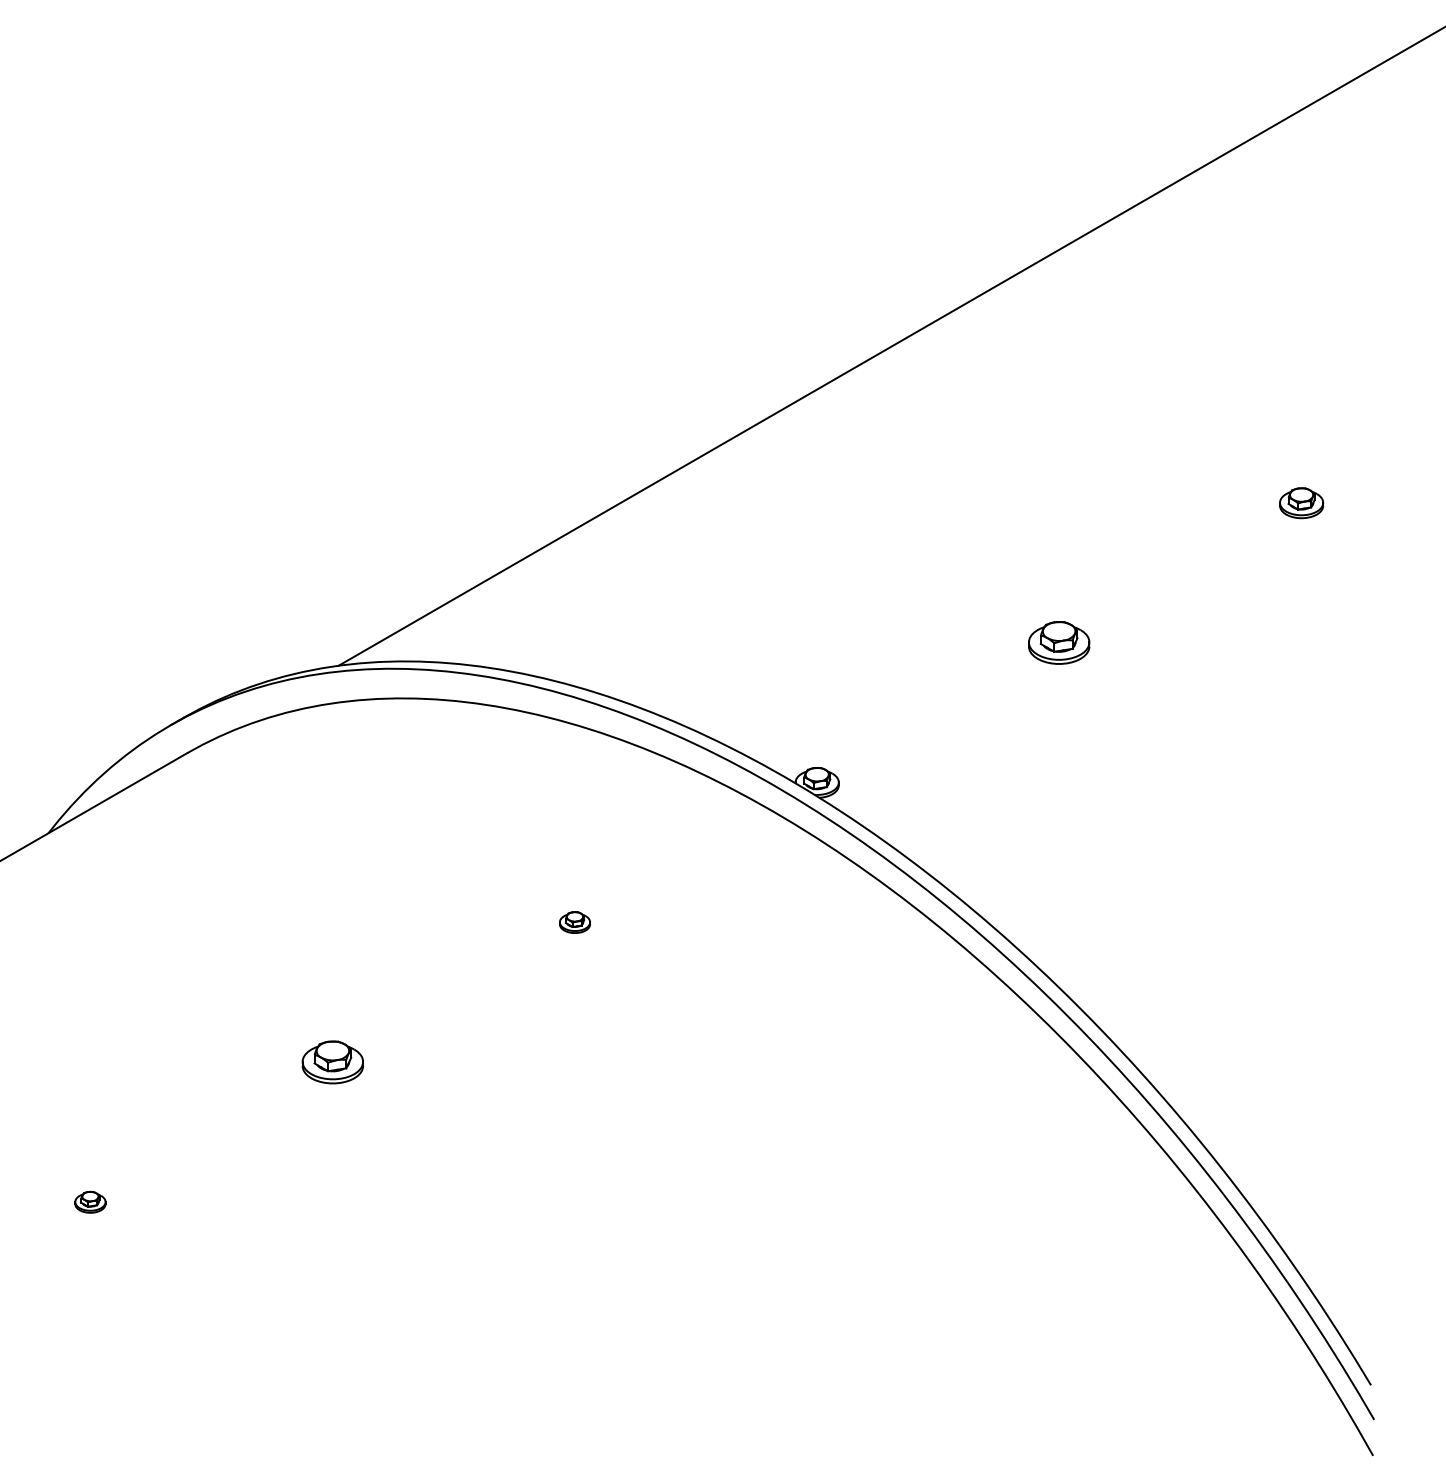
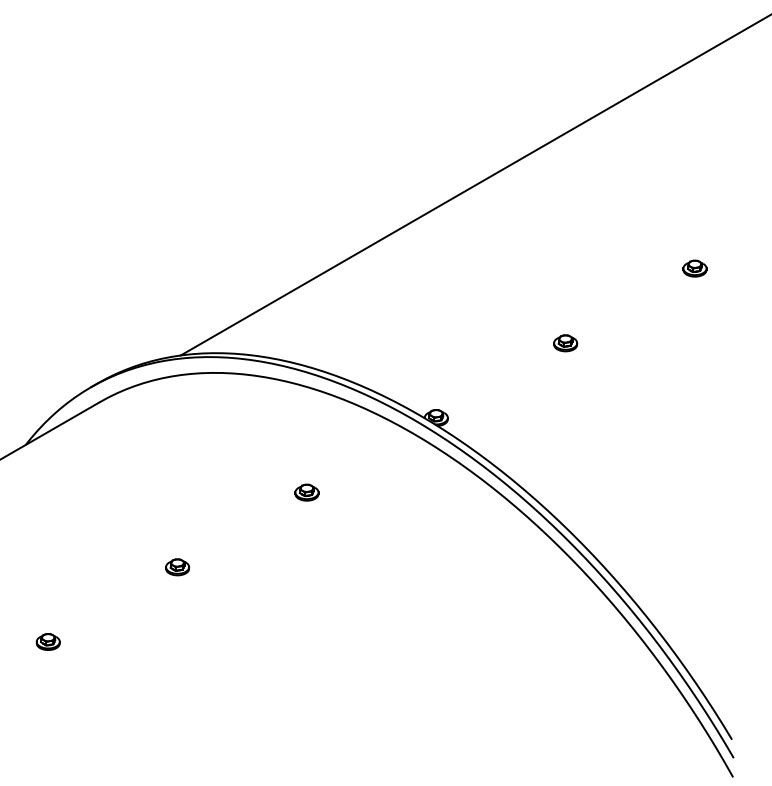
part: (1059, 643) -> (565, 343), size x0.71
part: (574, 922) -> (306, 492), size x1.43
part: (332, 1062) -> (177, 567), size x0.71
part: (89, 1201) -> (47, 641), size x1.43

